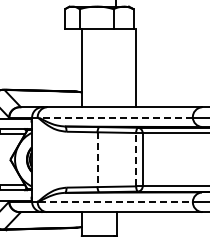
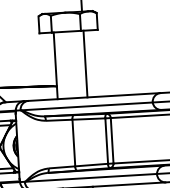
line: (135, 67) -> (85, 63), moved
line: (115, 117) -> (86, 106), dashed -> solid
line: (136, 159) -> (106, 140), dashed -> solid
line: (97, 160) -> (73, 143), dashed -> solid
line: (115, 201) -> (91, 177), dashed -> solid

